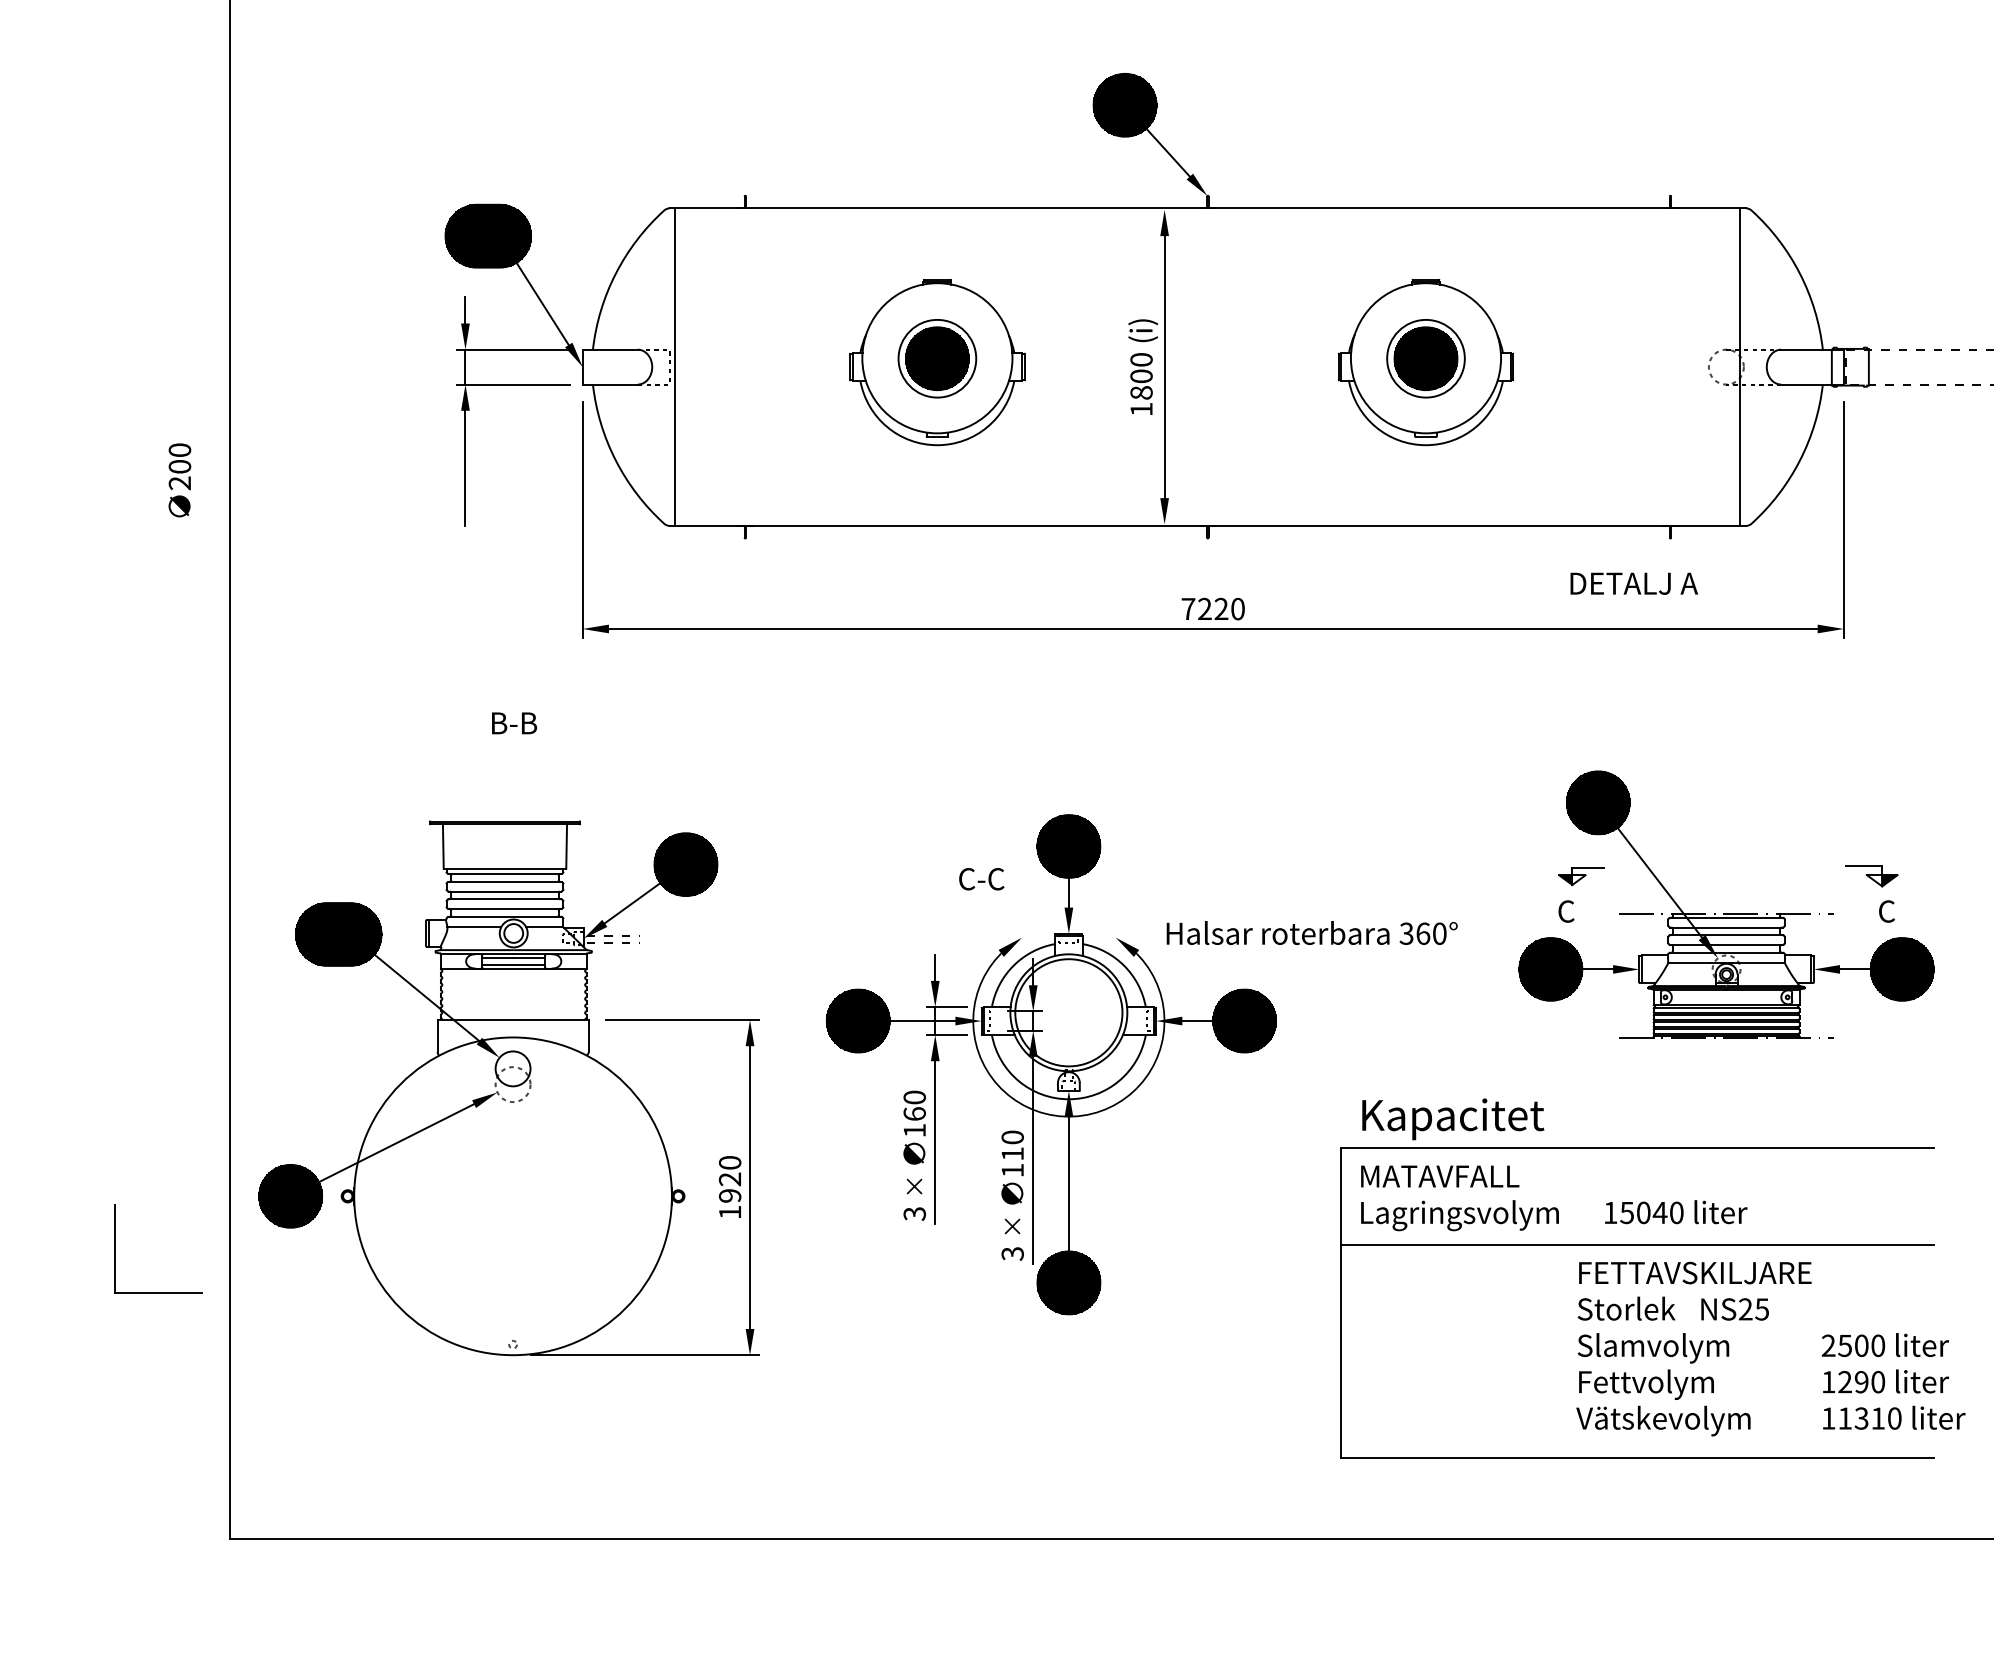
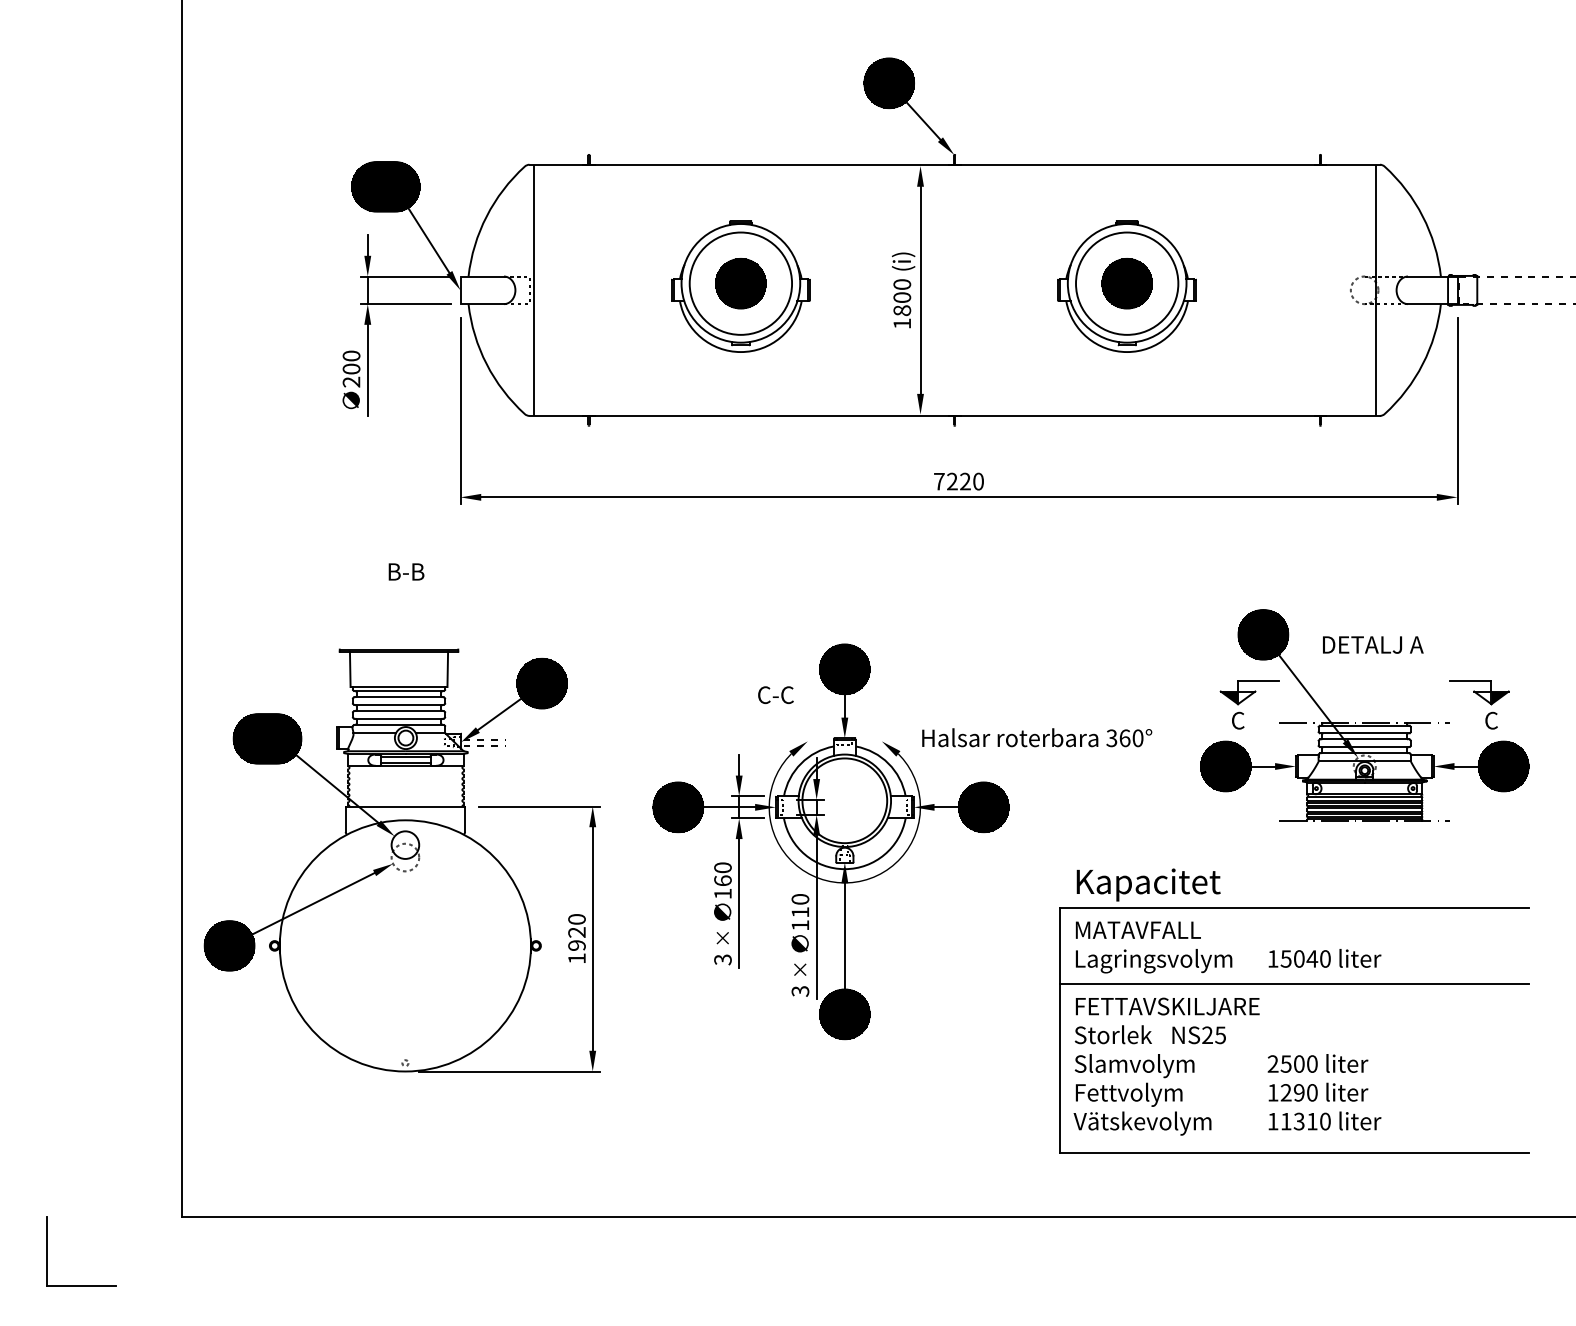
circle: (937, 358) -> (740, 283), size x1.67
circle: (1425, 358) -> (1126, 283), size x1.67
text: (179, 480) -> (351, 379), moved
text: (1633, 583) -> (1372, 644), moved
part: (1581, 876) -> (1250, 693), size x1.67
part: (1871, 876) -> (1479, 693), size x1.43
part: (115, 1248) -> (47, 1251), moved
text: (1770, 1348) -> (1227, 1066), moved

